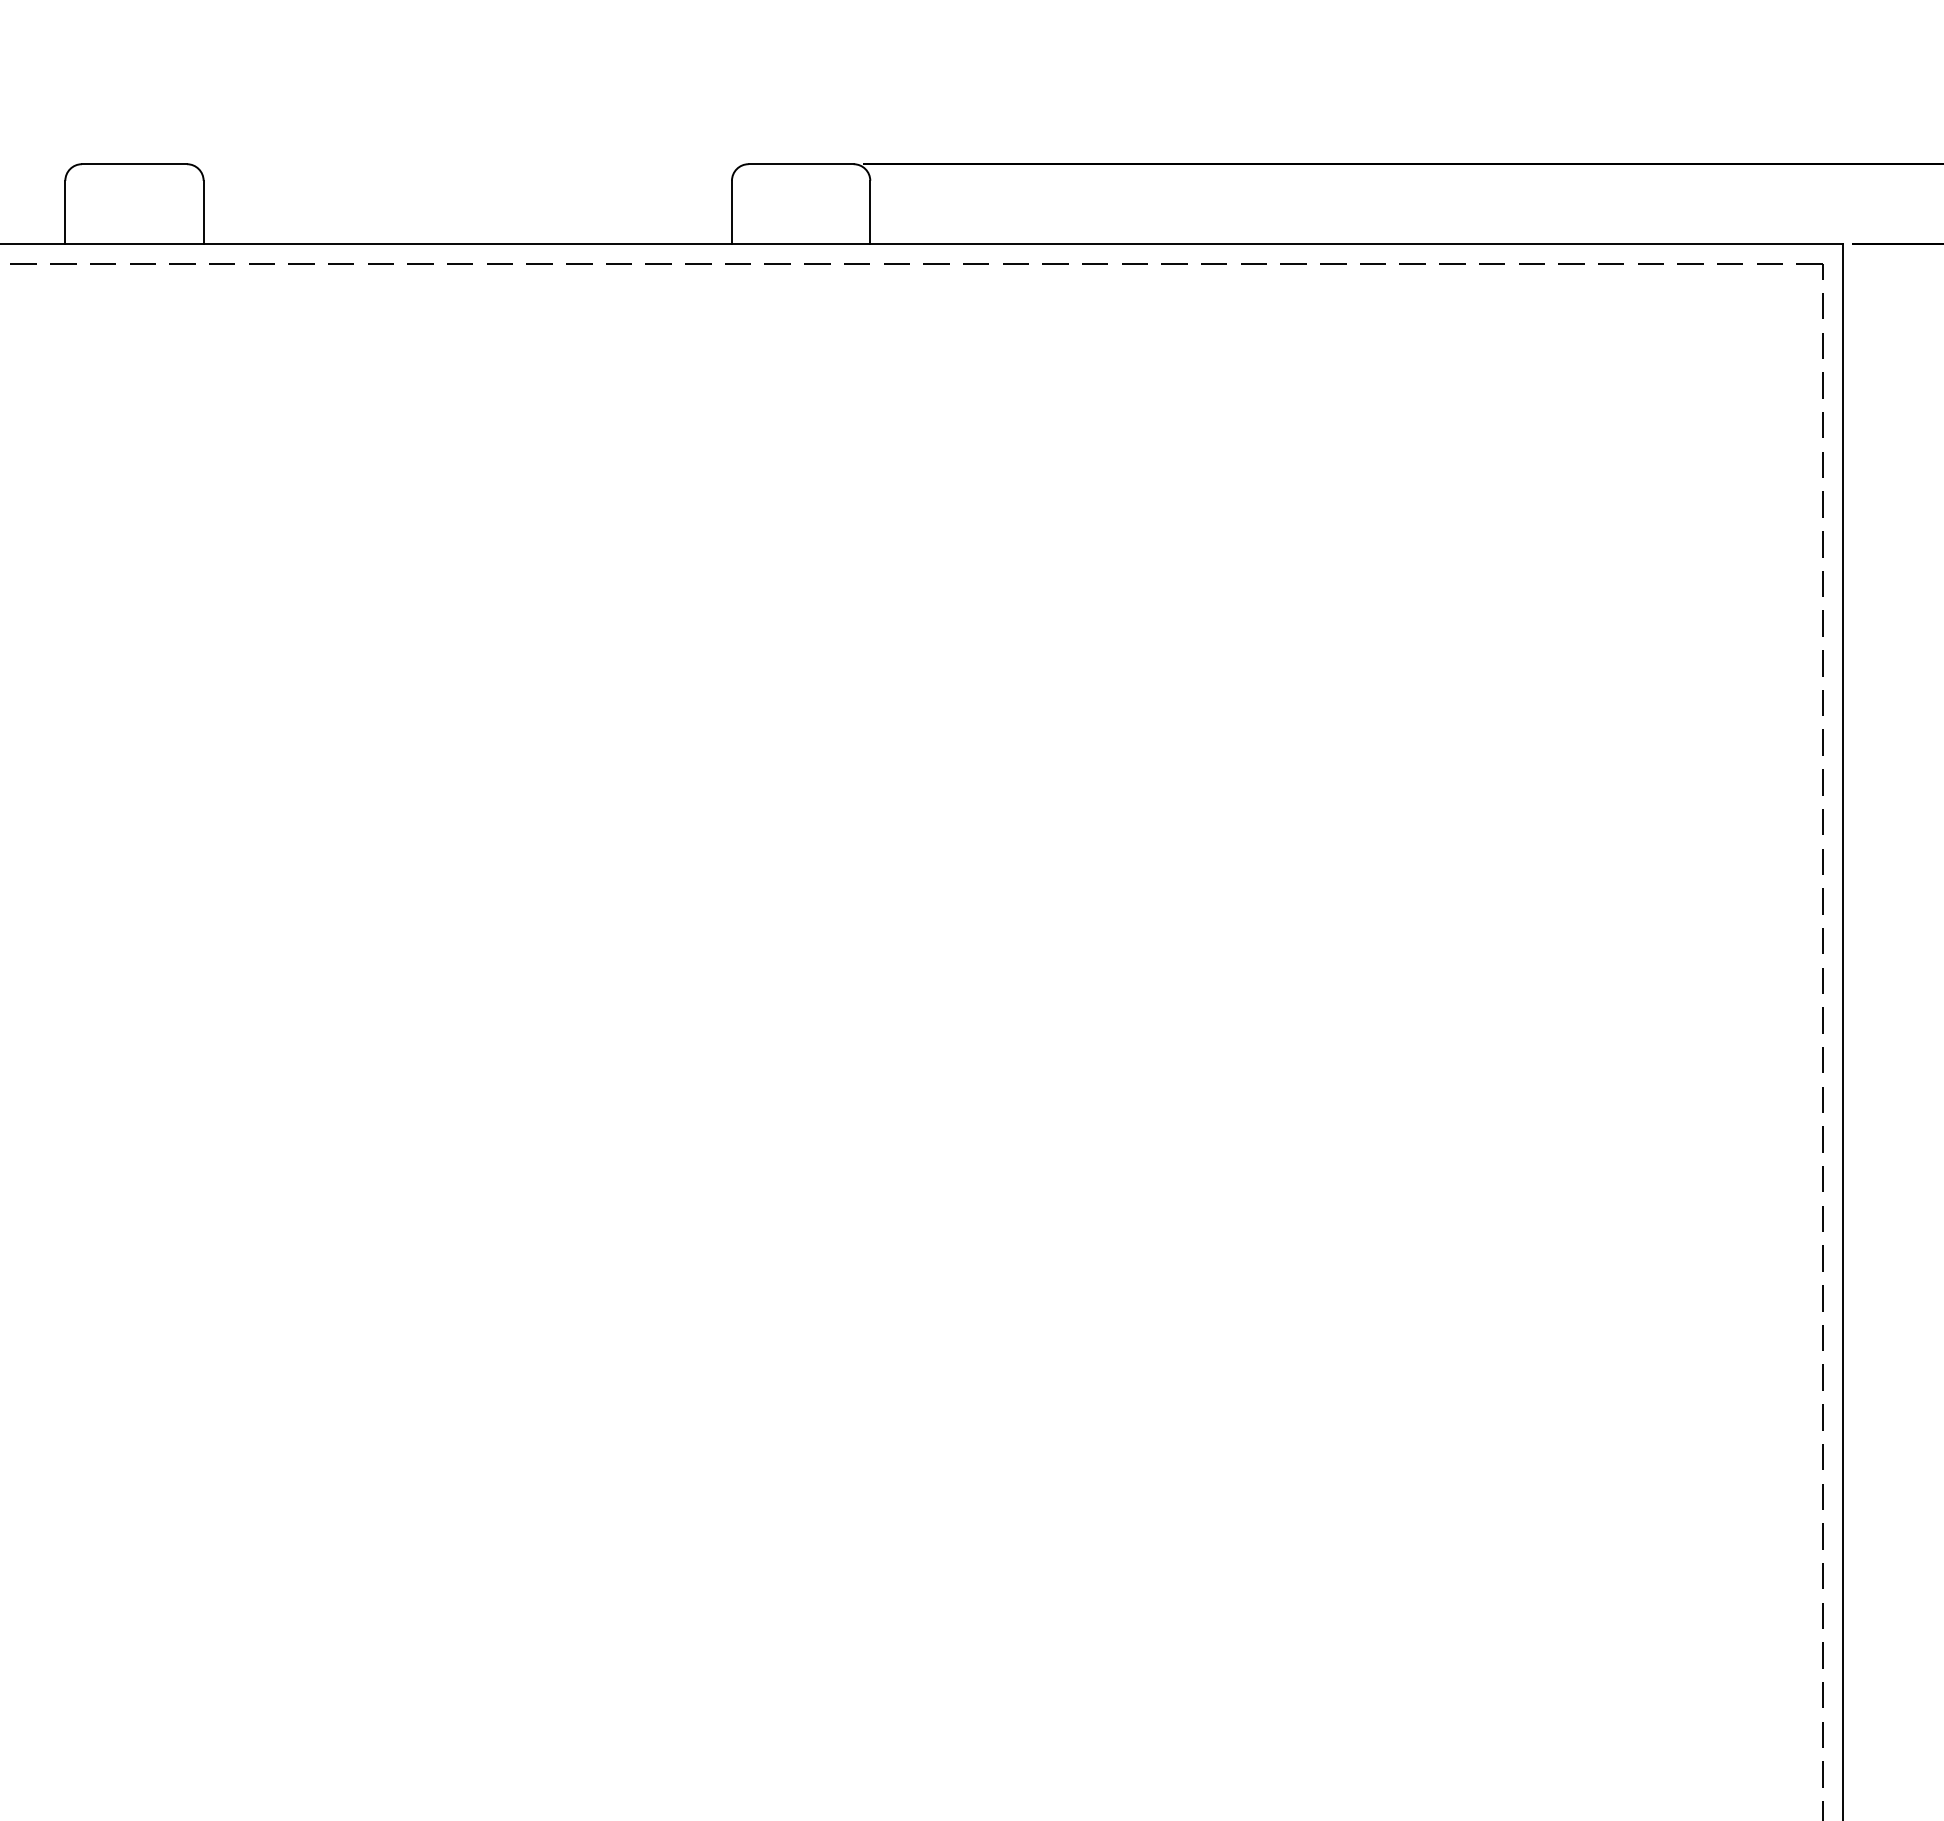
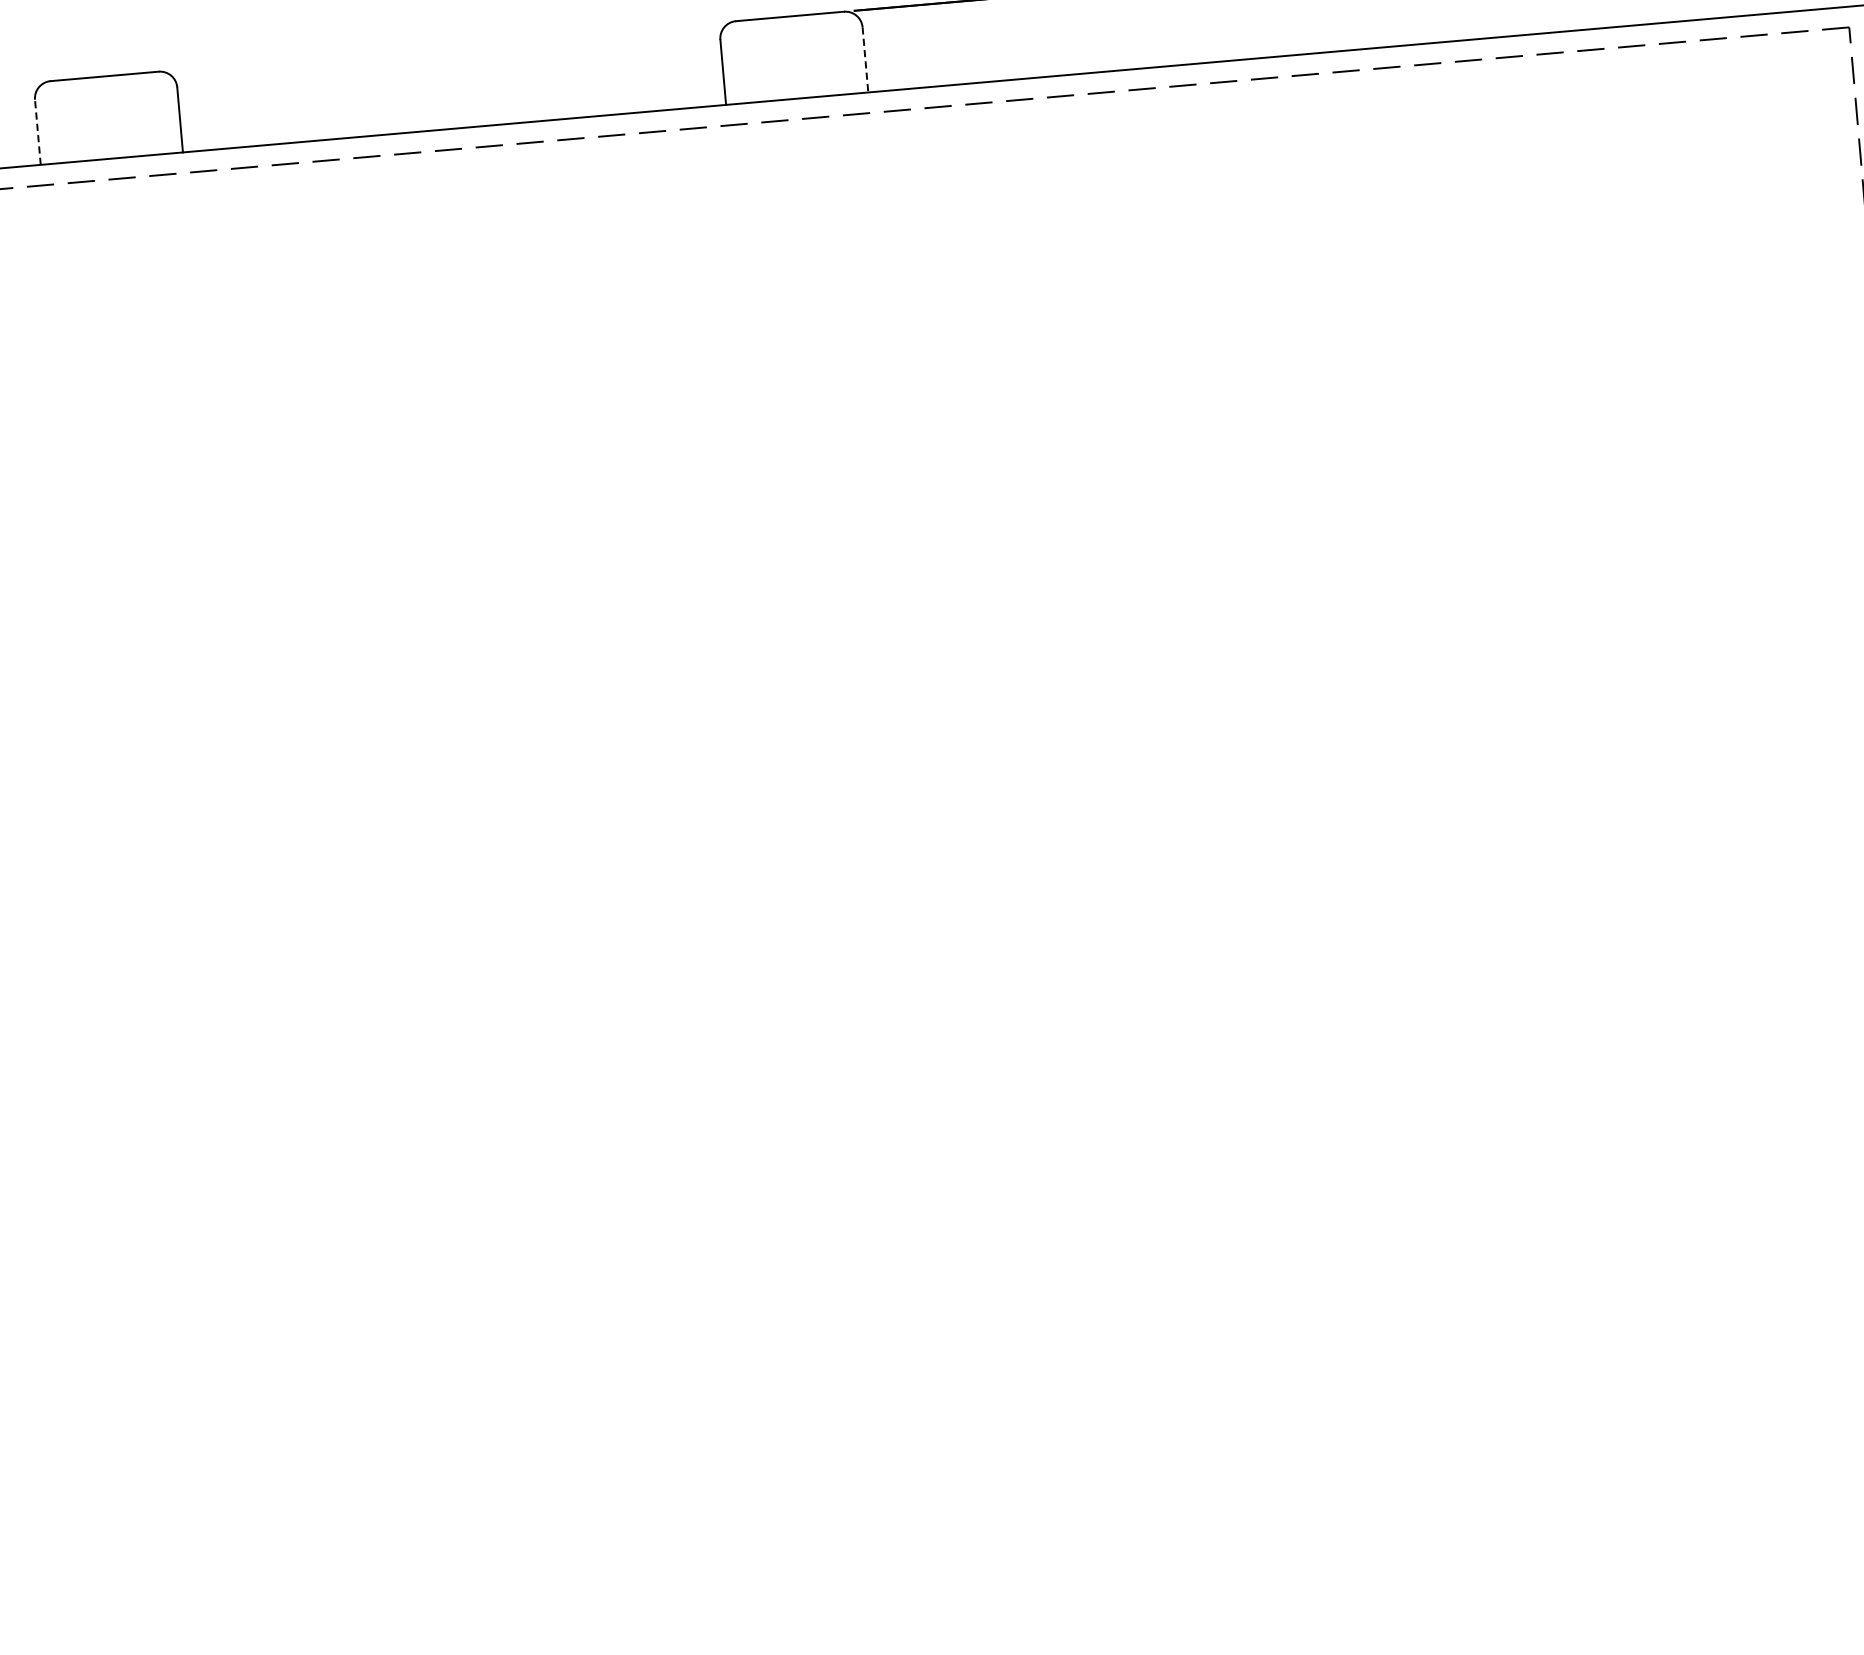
line: (65, 212) -> (38, 132), solid -> dashed
line: (870, 212) -> (865, 59), solid -> dashed

